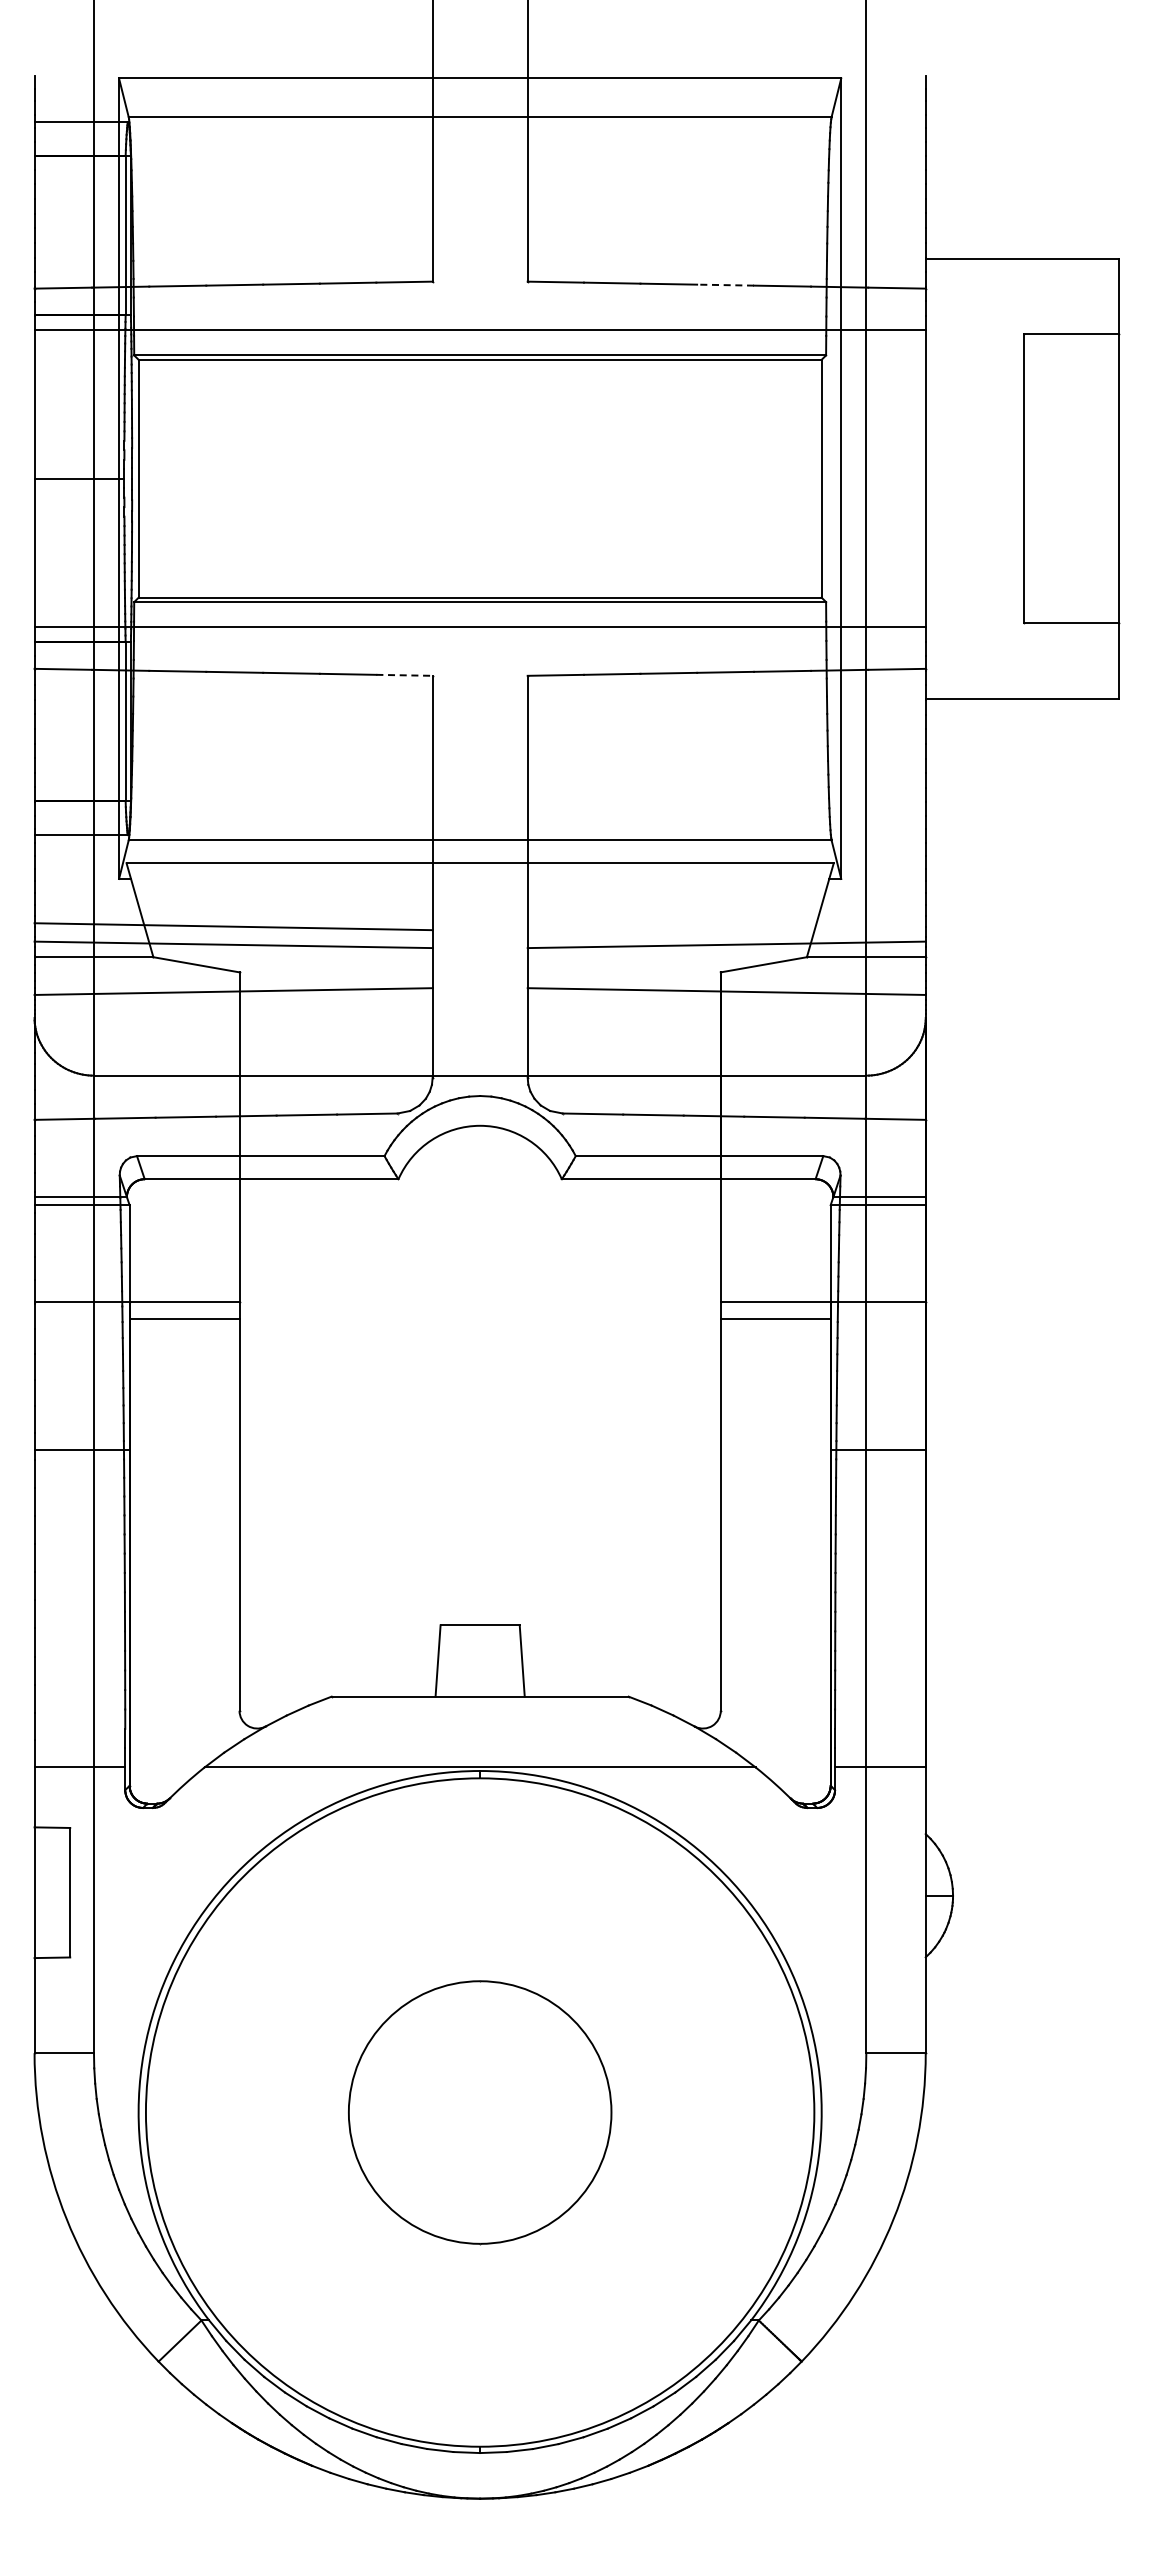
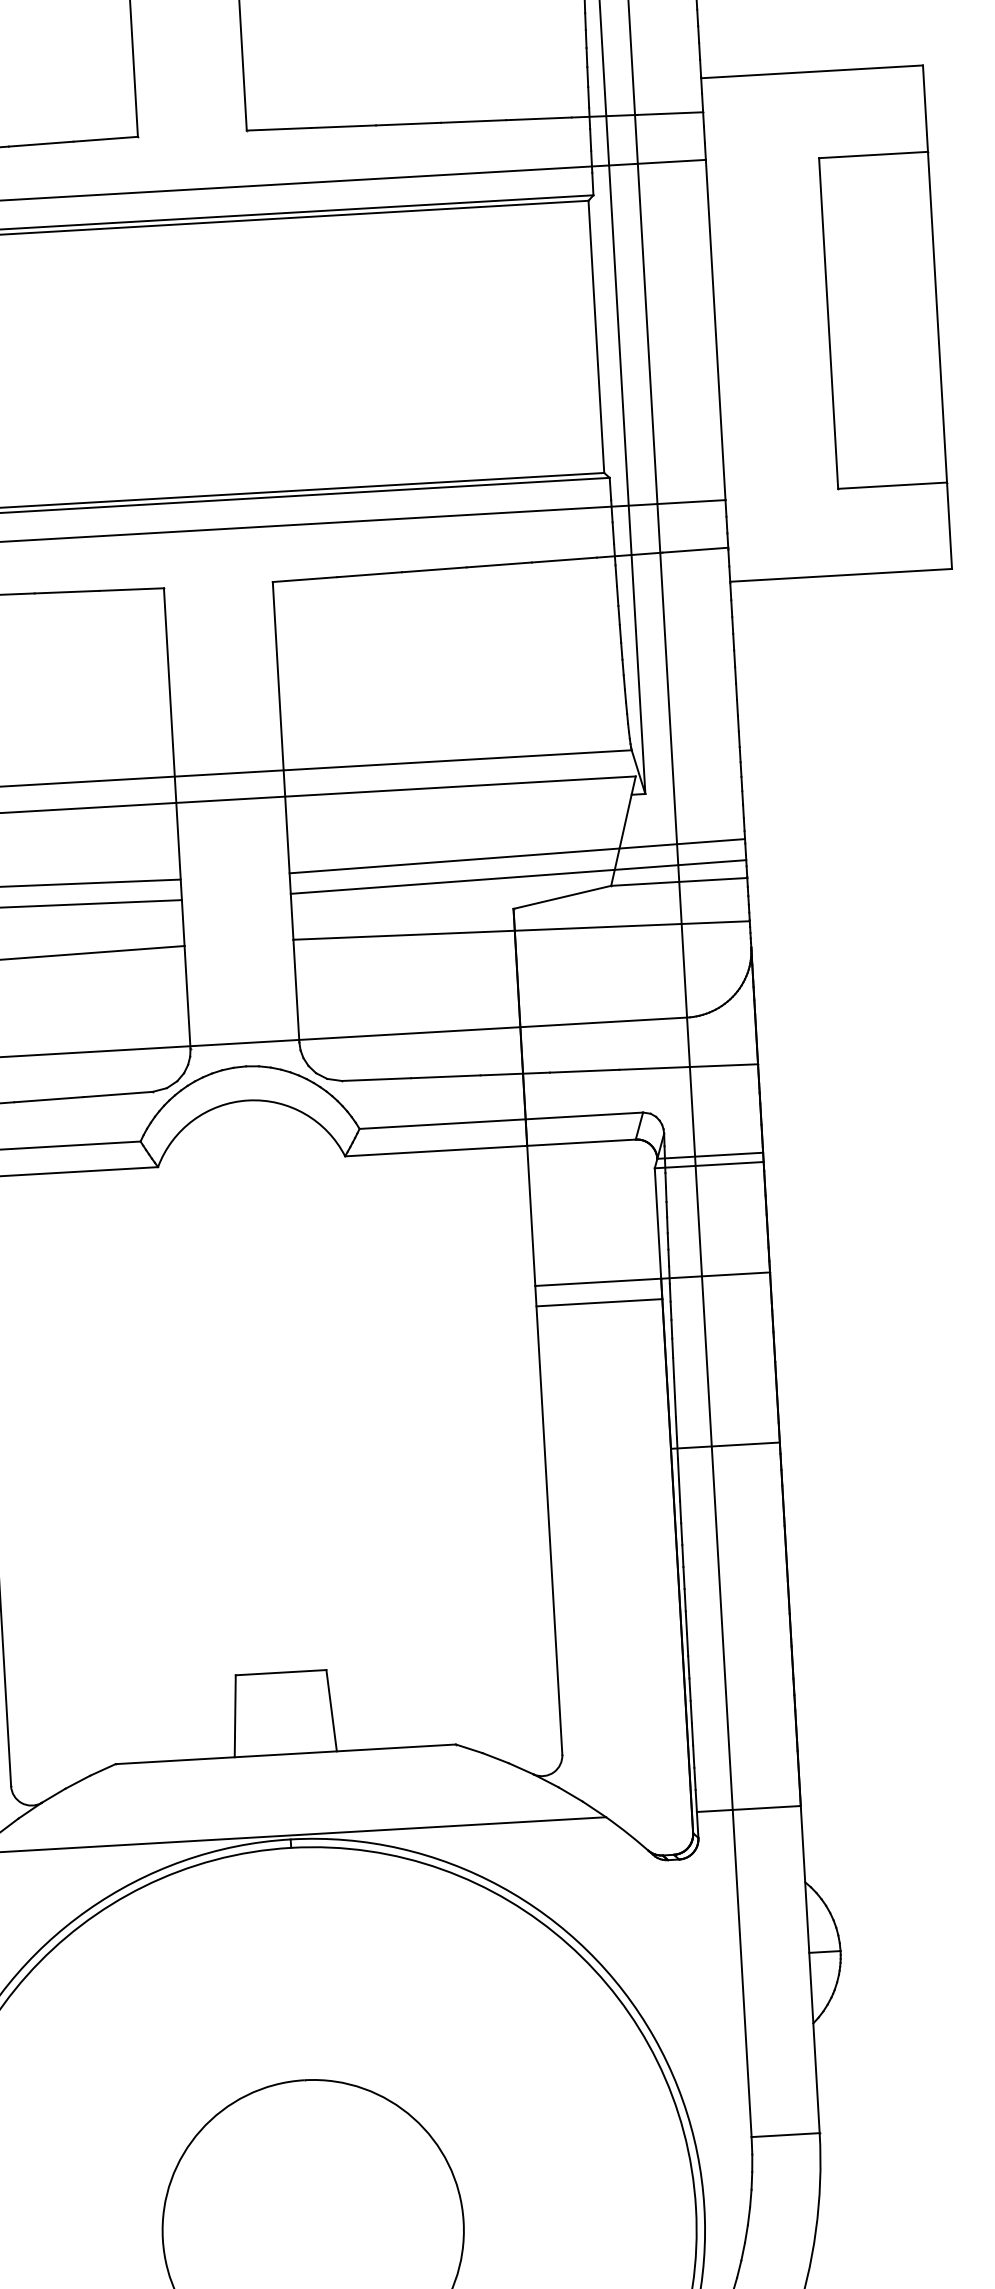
line: (725, 285) -> (473, 121), dashed -> solid
line: (404, 675) -> (131, 589), dashed -> solid
line: (726, 926) -> (517, 855), added

